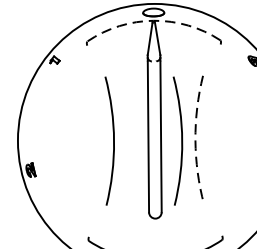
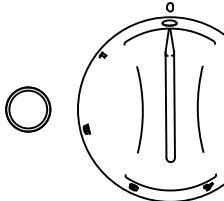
arc: (153, 20) -> (169, 28), dashed -> solid
arc: (180, 140) -> (187, 109), removed
arc: (195, 140) -> (197, 109), dashed -> solid

